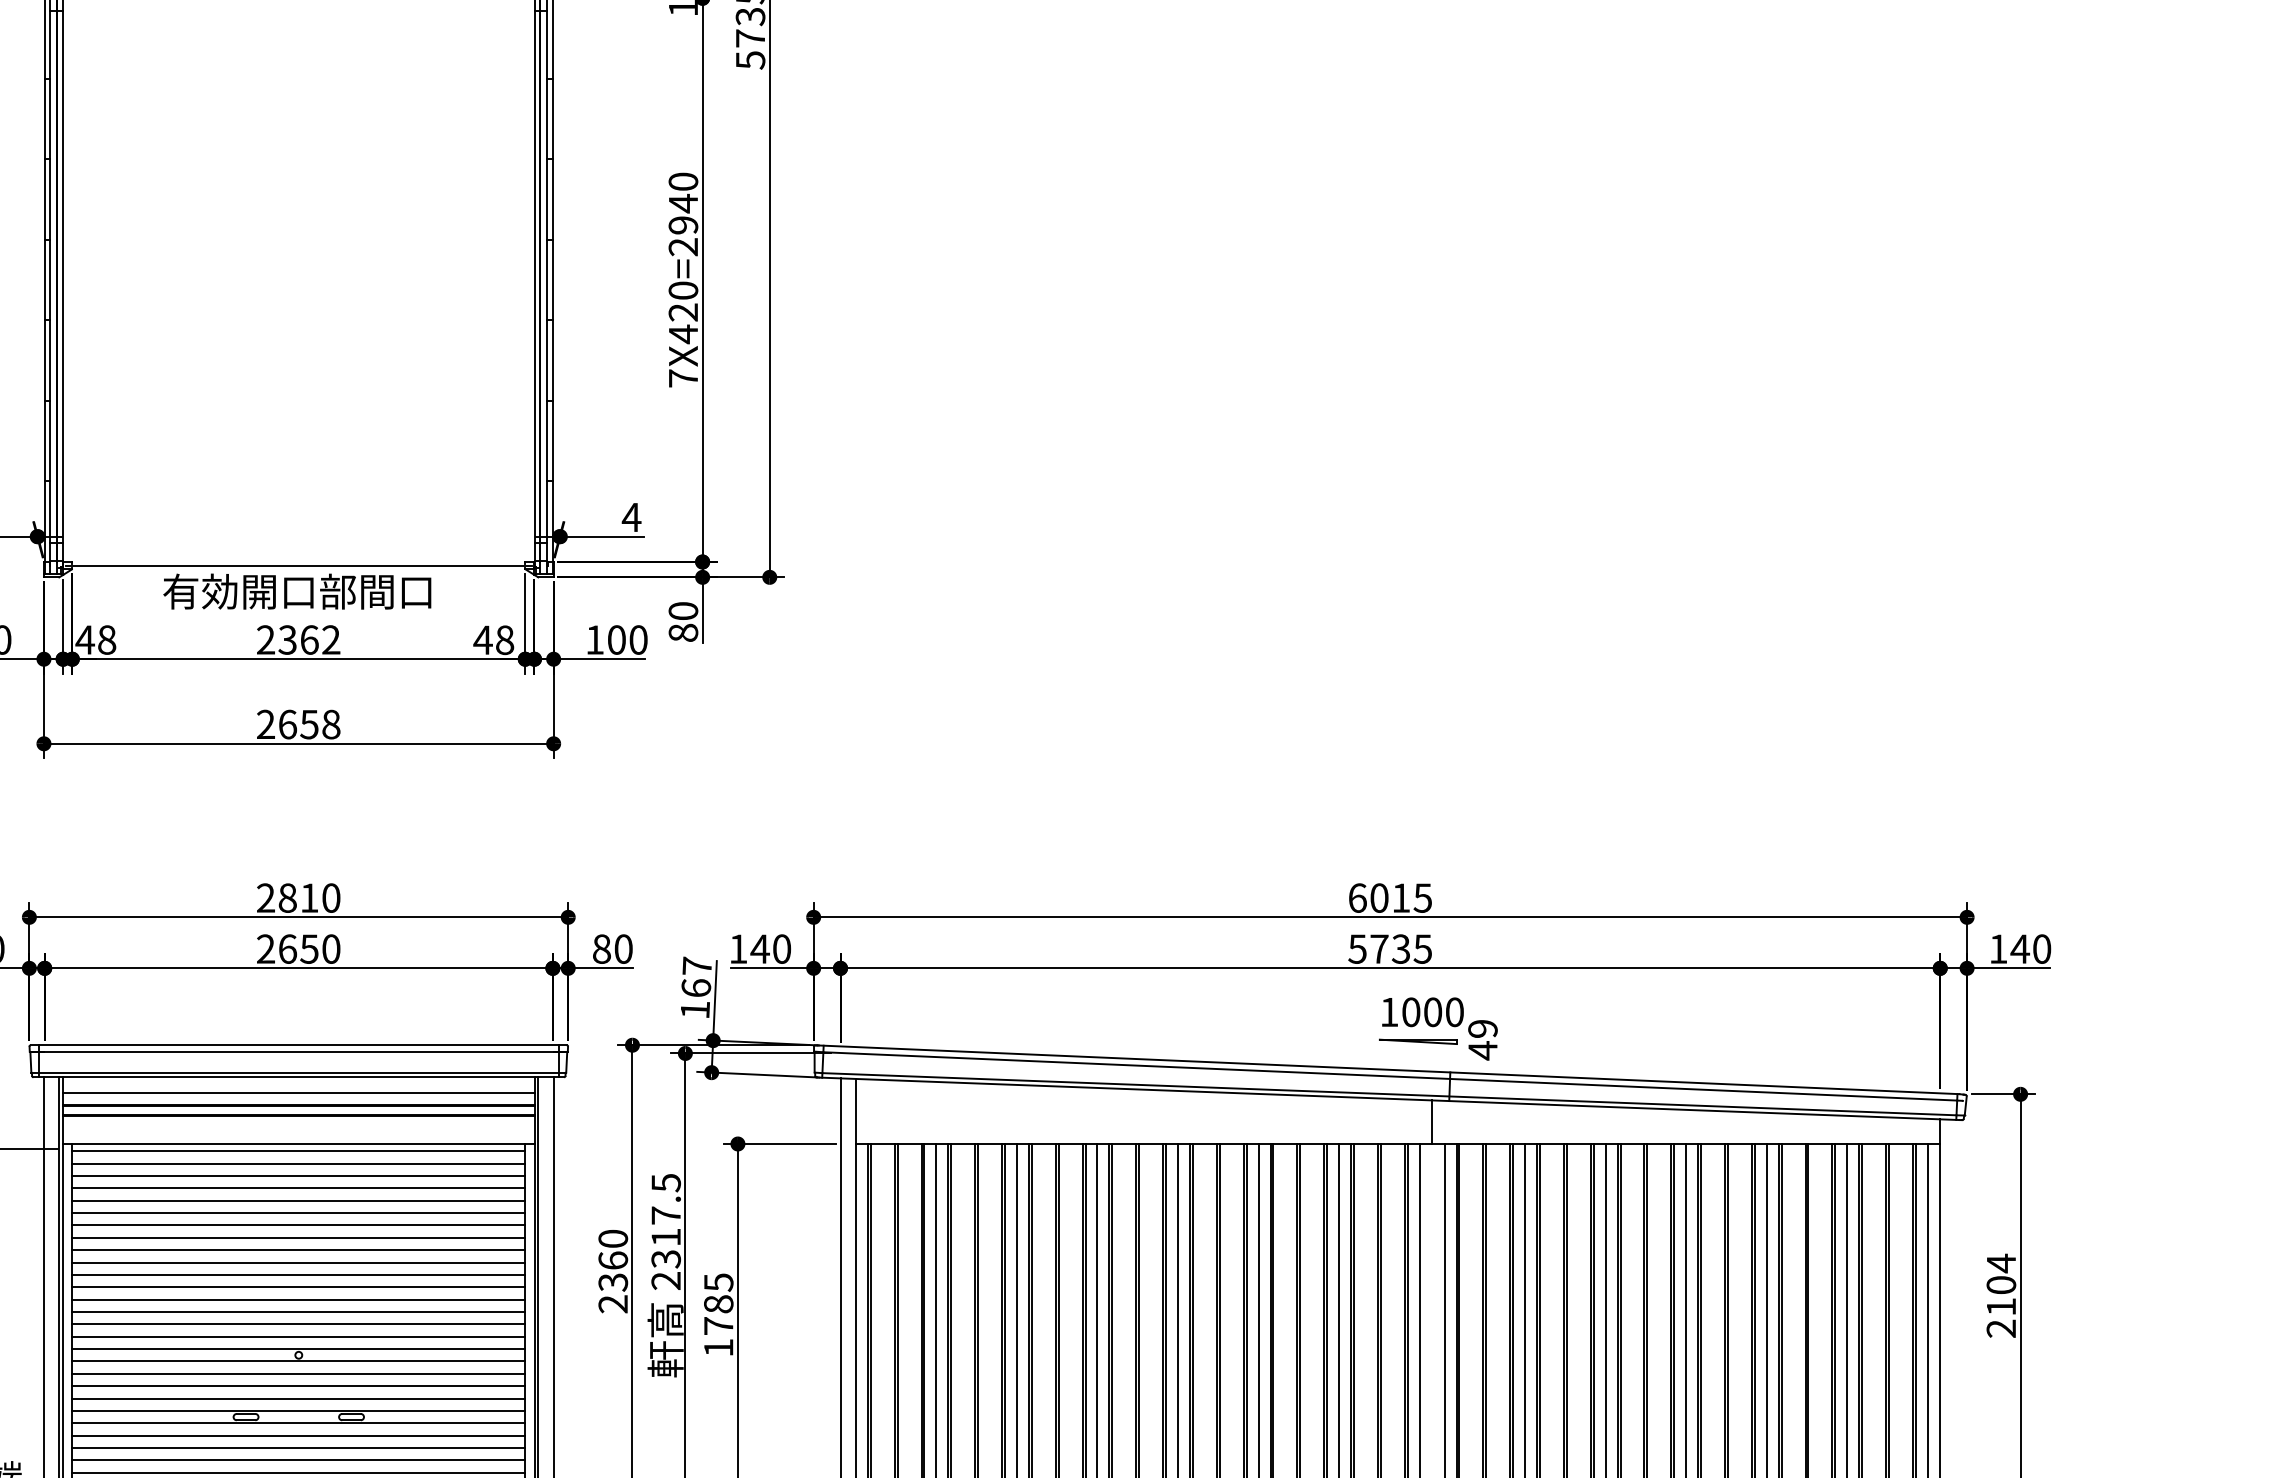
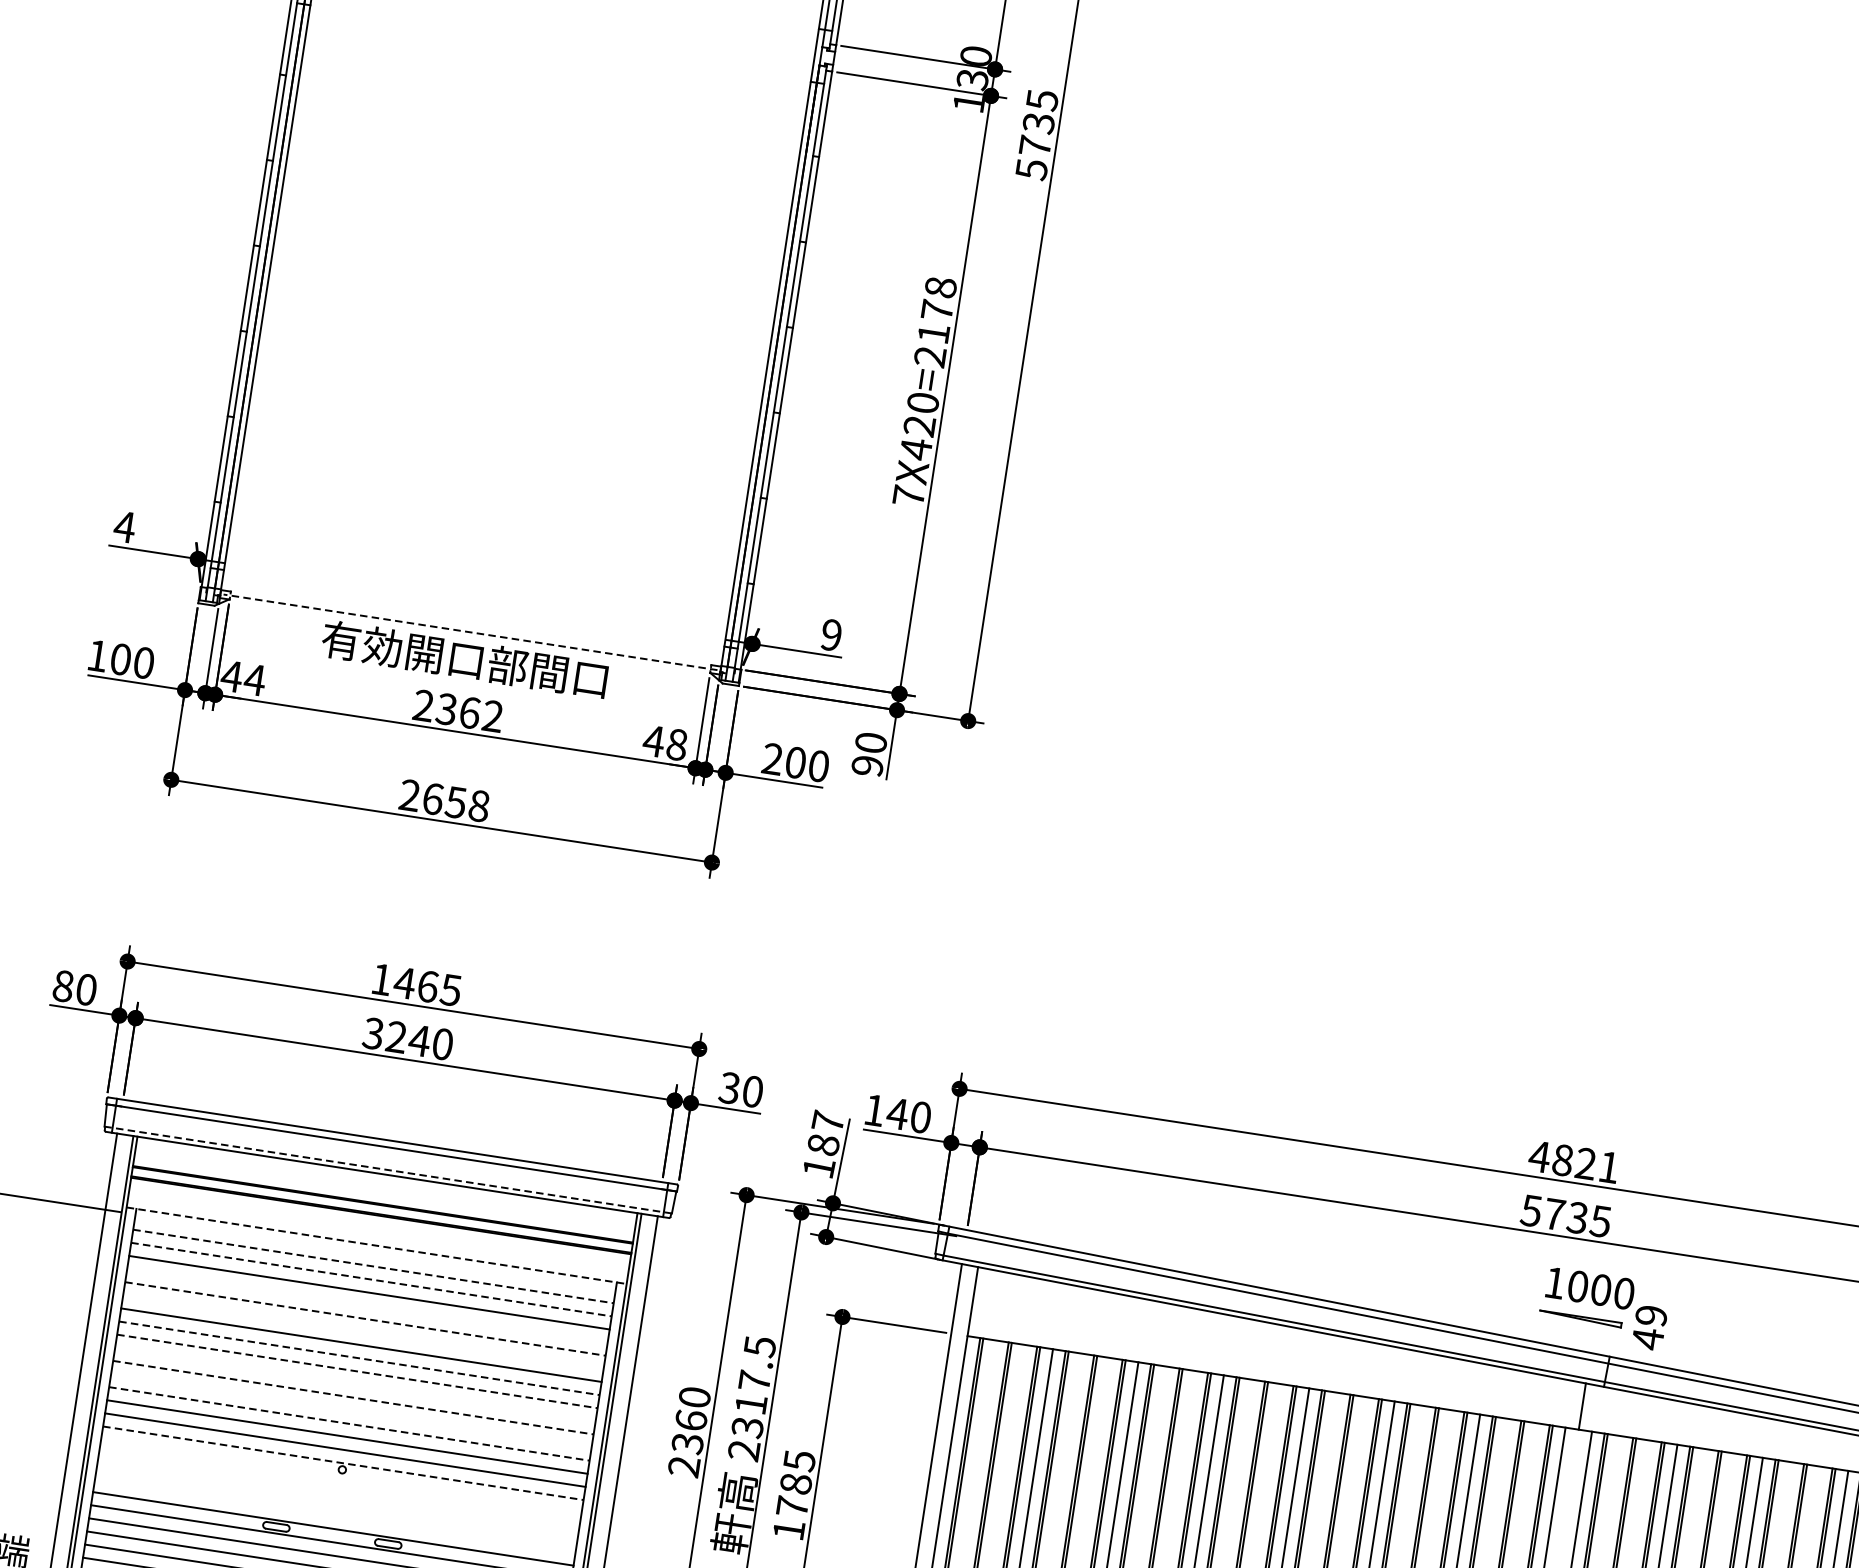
text: (683, 203) -> (937, 310), 7X420=2940 -> 7X420=2178
text: (631, 517) -> (831, 635), 4 -> 9
line: (298, 565) -> (470, 632), solid -> dashed
text: (683, 632) -> (867, 765), 80 -> 90
text: (106, 639) -> (254, 679), 48 -> 44
text: (594, 639) -> (772, 758), 100 -> 200
text: (298, 897) -> (416, 984), 2810 -> 1465
text: (1389, 897) -> (1573, 1161), 6015 -> 4821
text: (287, 948) -> (396, 1036), 2650 -> 3240
text: (601, 948) -> (729, 1087), 80 -> 30
text: (696, 988) -> (823, 1145), 167 -> 187
line: (298, 1072) -> (387, 1169), solid -> dashed
line: (298, 1092) -> (384, 1191), removed
line: (298, 1144) -> (376, 1246), solid -> dashed
line: (298, 1151) -> (375, 1253), removed
line: (299, 1163) -> (374, 1266), solid -> dashed
line: (299, 1175) -> (372, 1279), solid -> dashed
line: (298, 1200) -> (367, 1305), removed
line: (299, 1213) -> (366, 1319), solid -> dashed
line: (298, 1225) -> (363, 1332), removed
line: (299, 1250) -> (360, 1358), solid -> dashed
line: (299, 1262) -> (358, 1371), solid -> dashed
line: (298, 1274) -> (355, 1384), removed
line: (299, 1287) -> (354, 1398), solid -> dashed
line: (298, 1299) -> (351, 1410), removed
line: (299, 1311) -> (350, 1423), solid -> dashed
line: (299, 1349) -> (344, 1463), solid -> dashed
line: (298, 1361) -> (341, 1476), removed
line: (298, 1373) -> (339, 1489), removed
line: (298, 1386) -> (336, 1502), removed
line: (298, 1398) -> (335, 1515), removed

